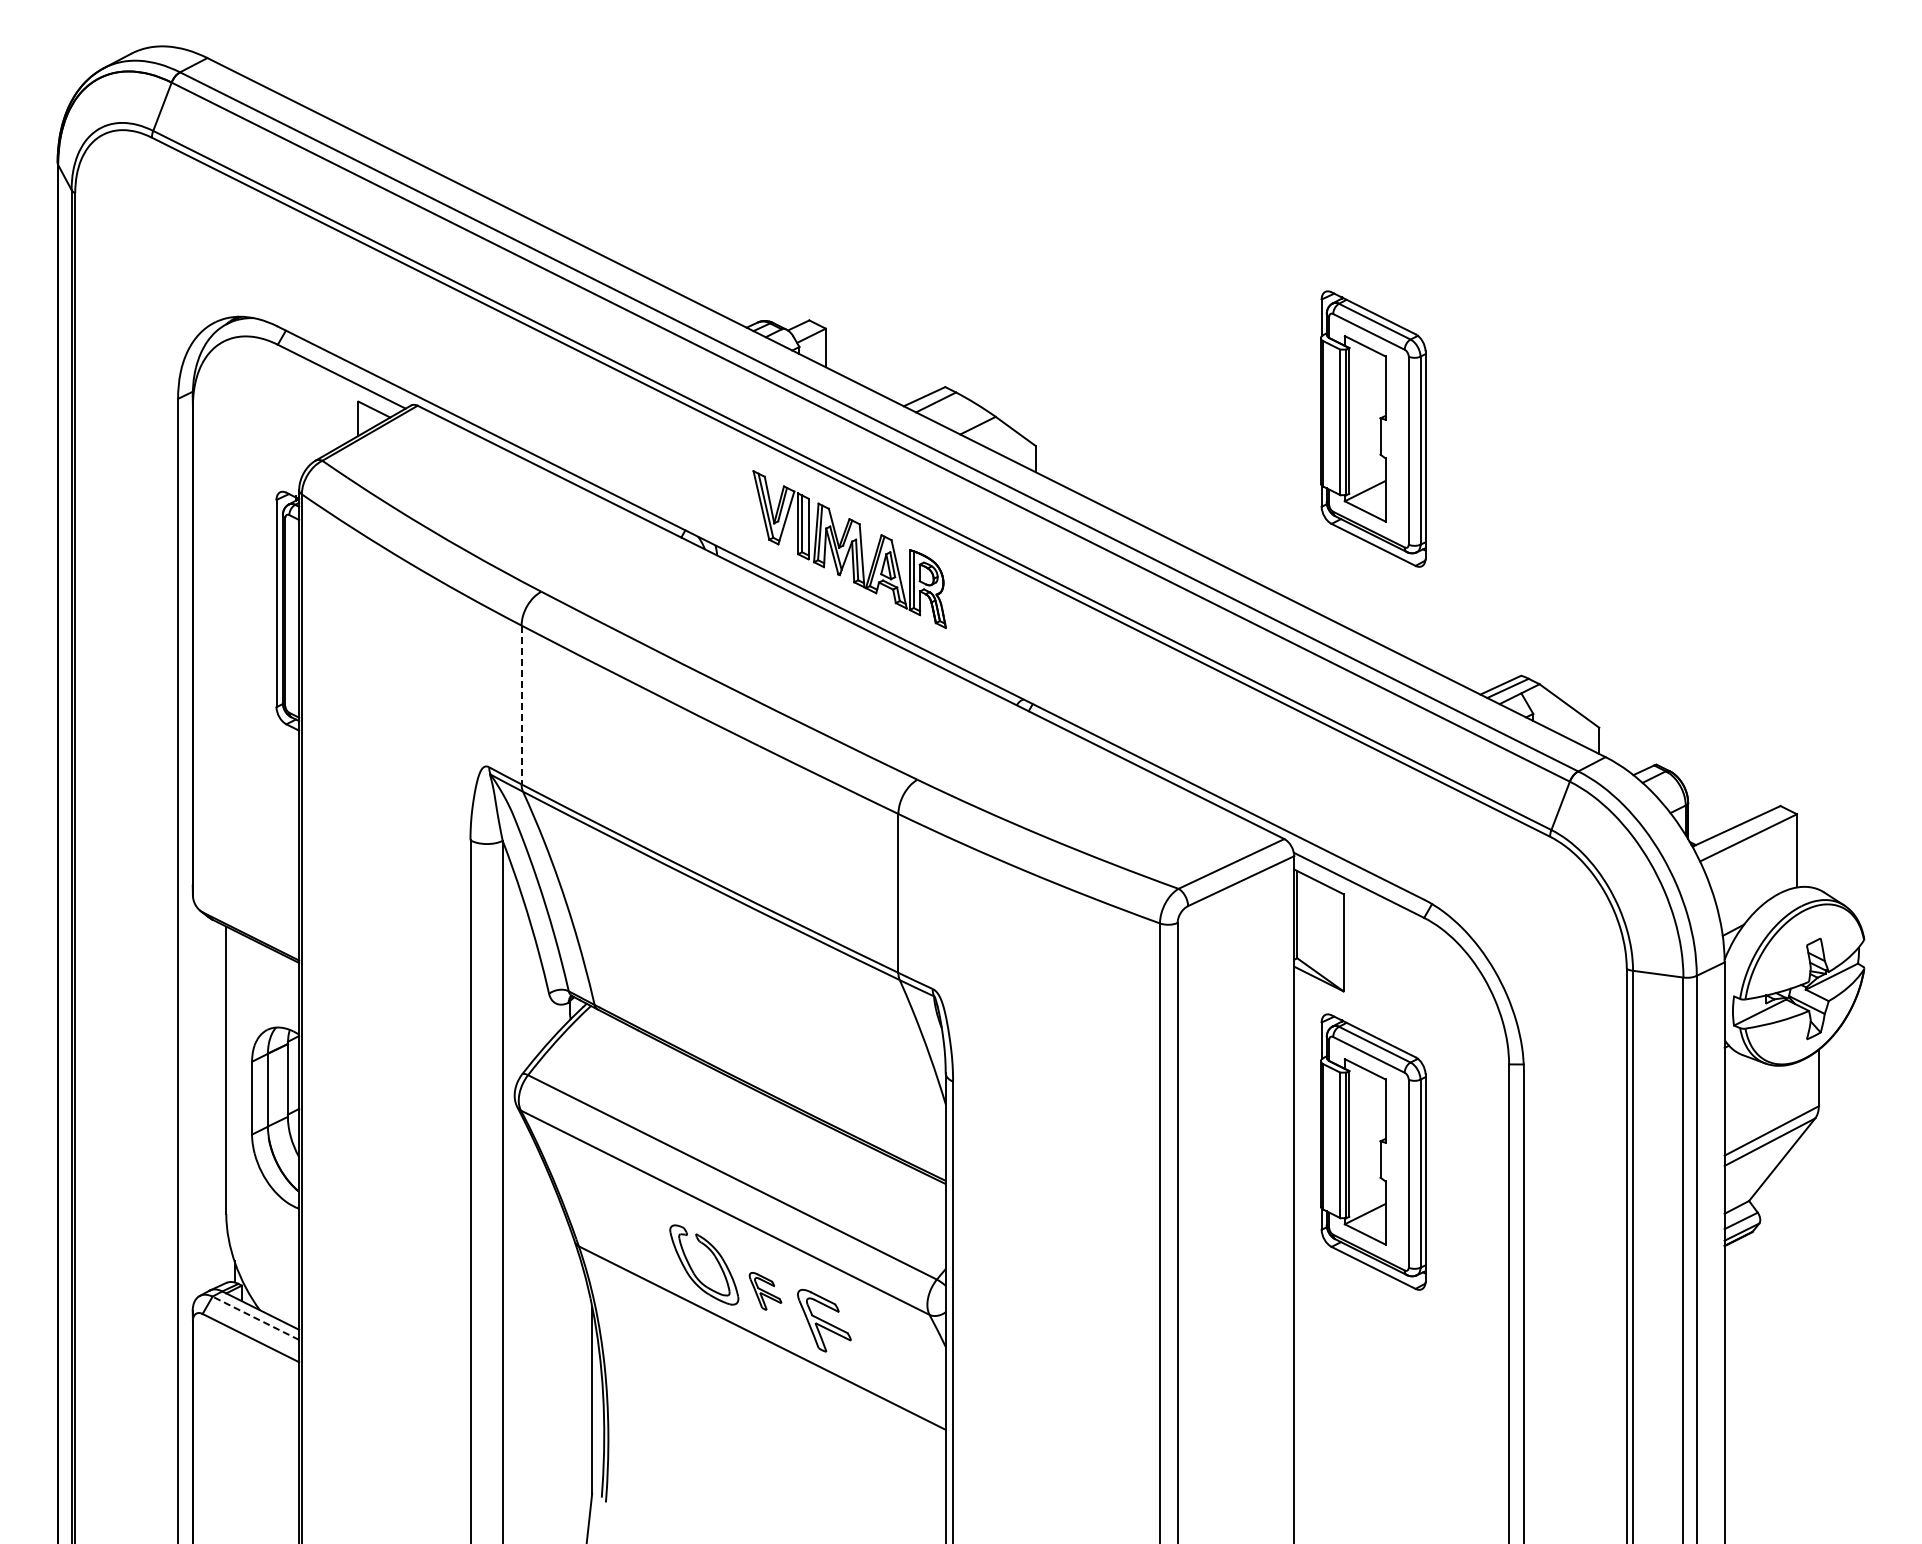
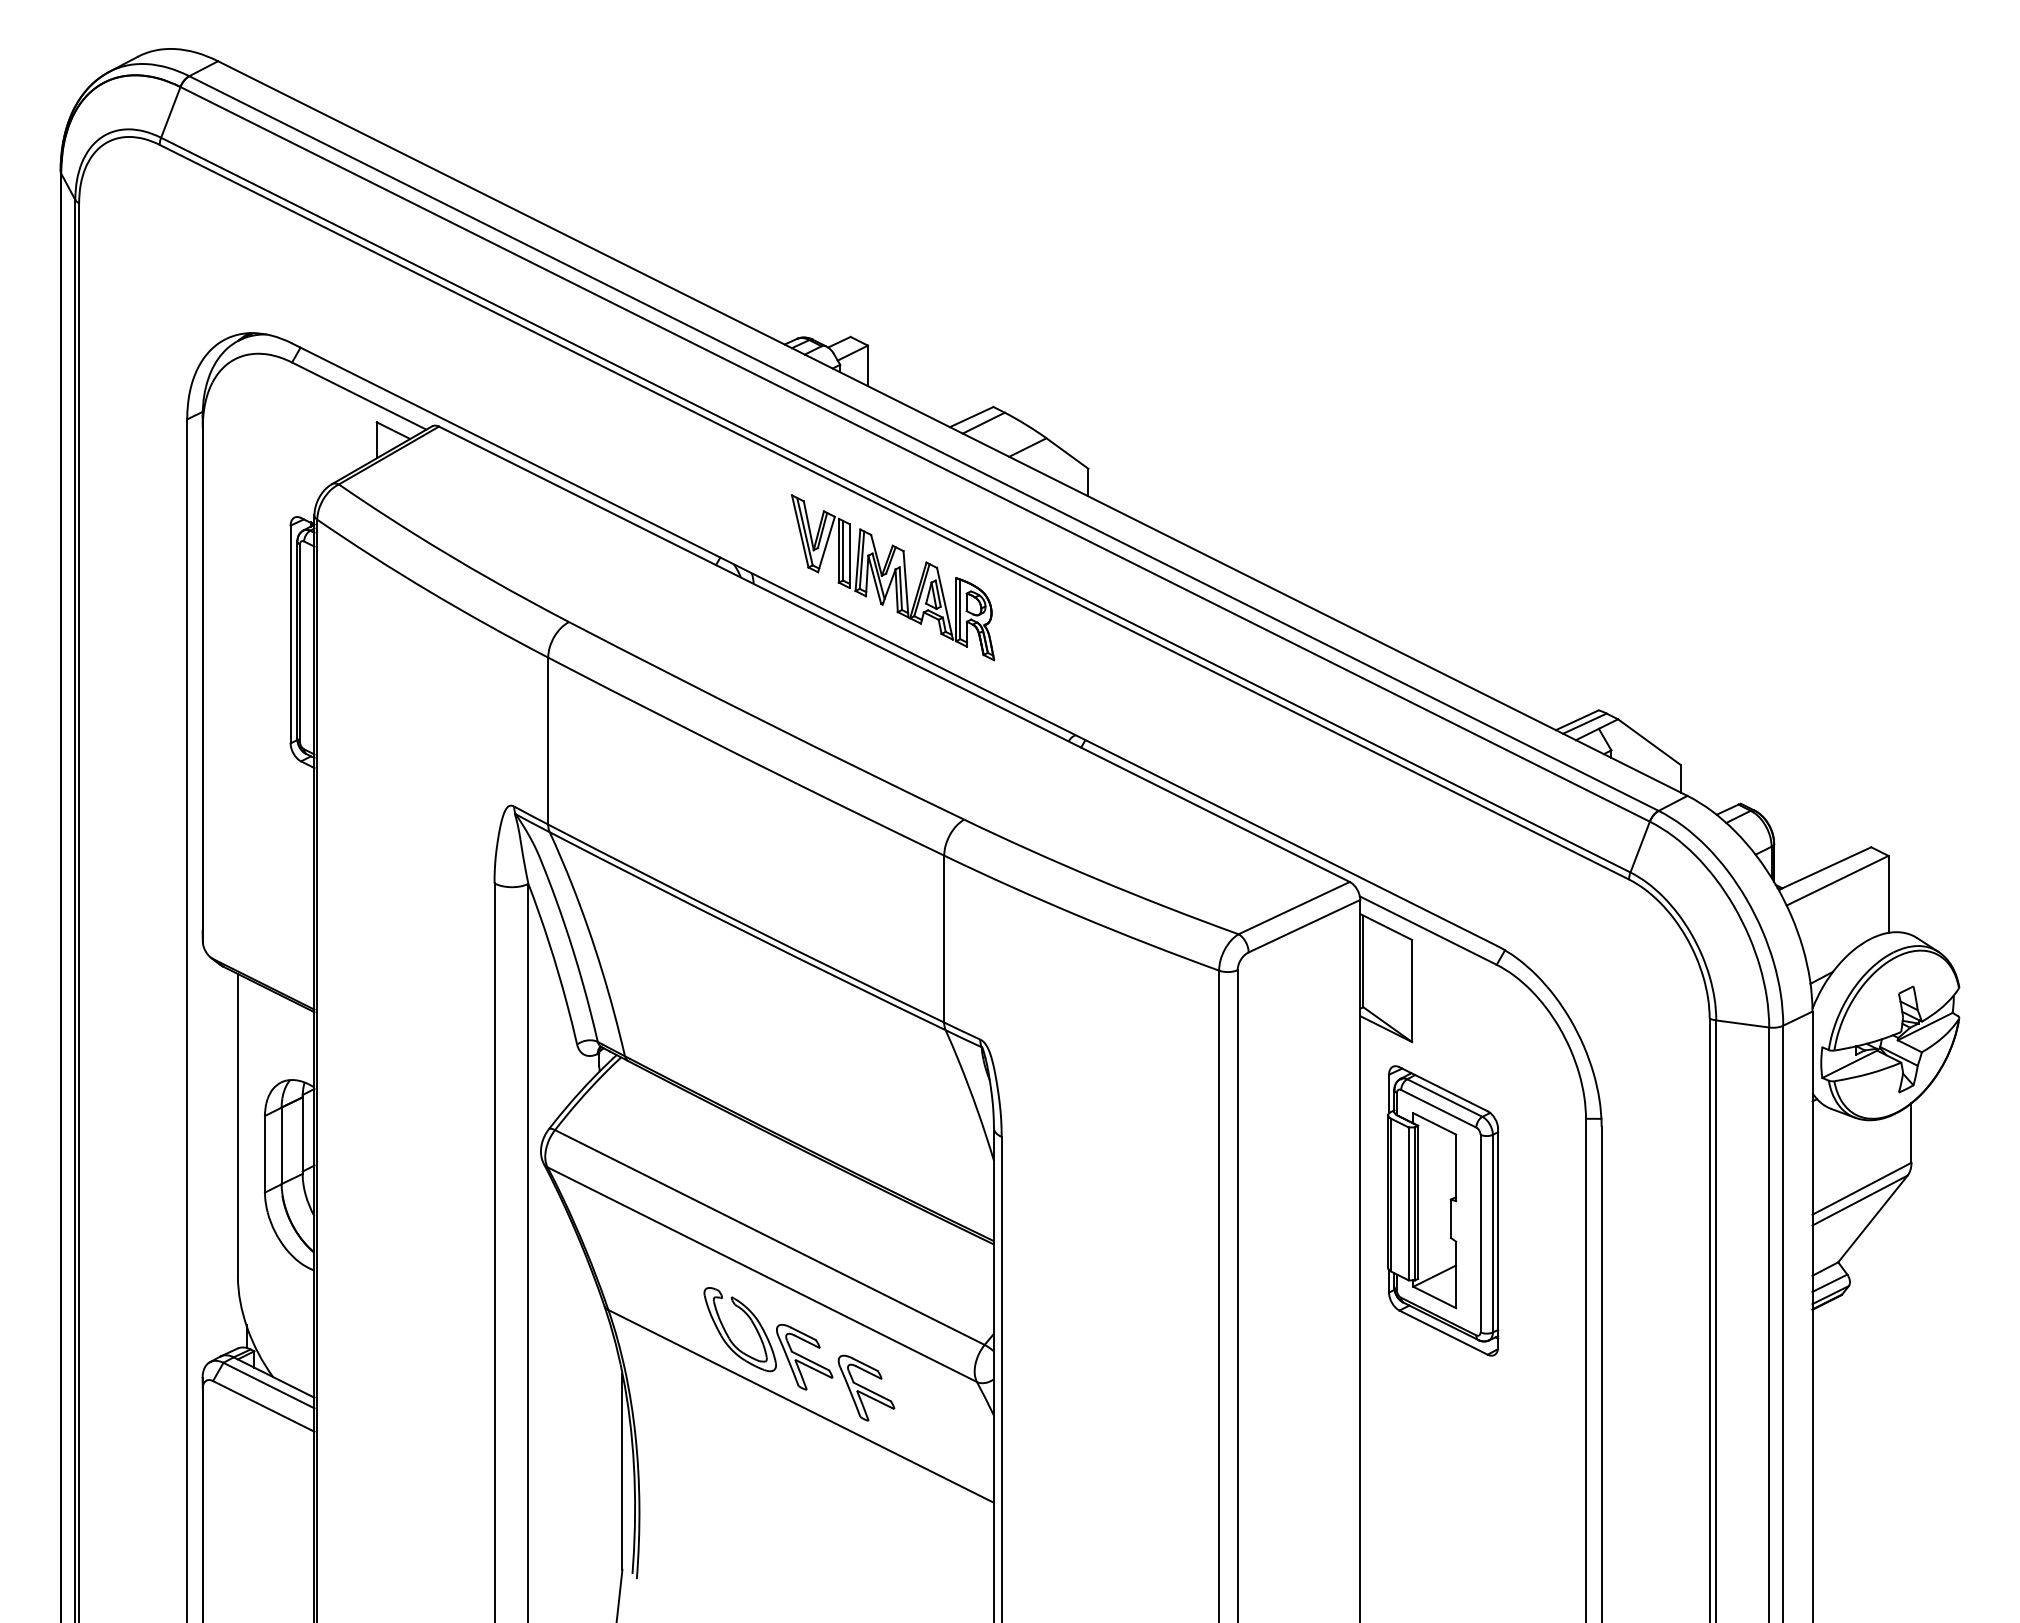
part: (1373, 428) -> (1443, 450), removed
line: (521, 705) -> (548, 741), dashed -> solid
part: (765, 1291) -> (804, 1357), size x1.67
line: (255, 1318) -> (268, 1385), dashed -> solid

